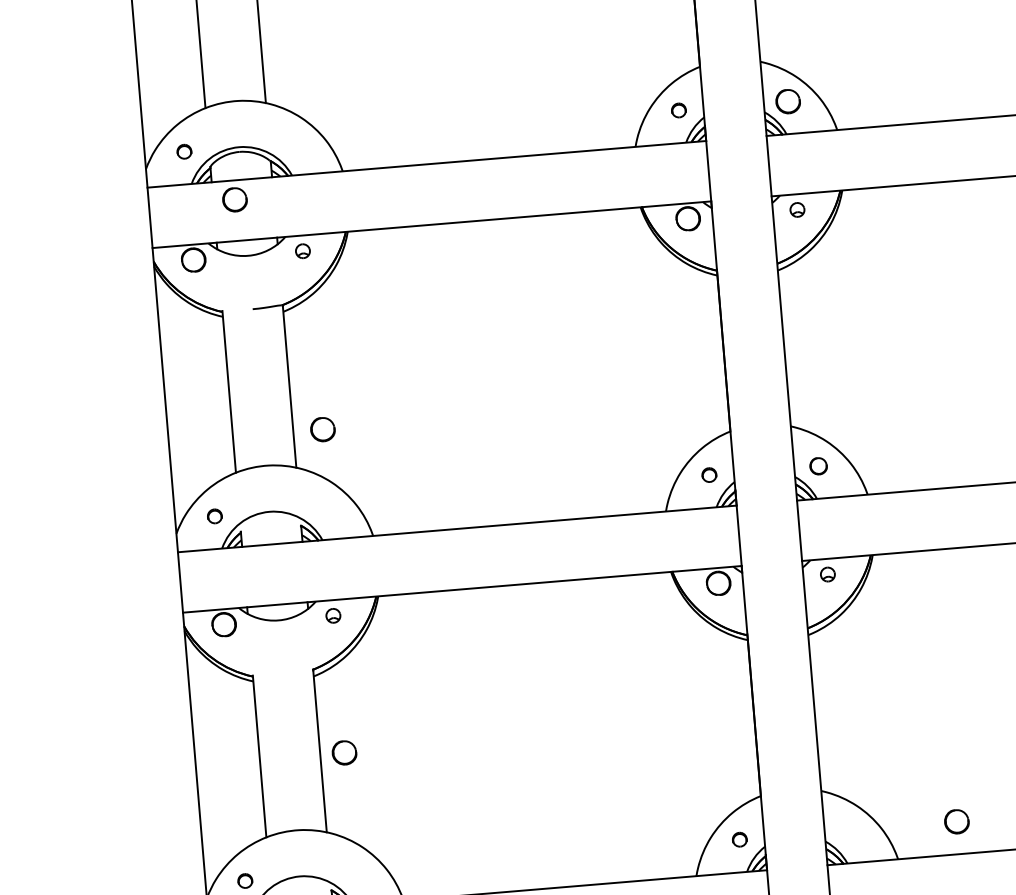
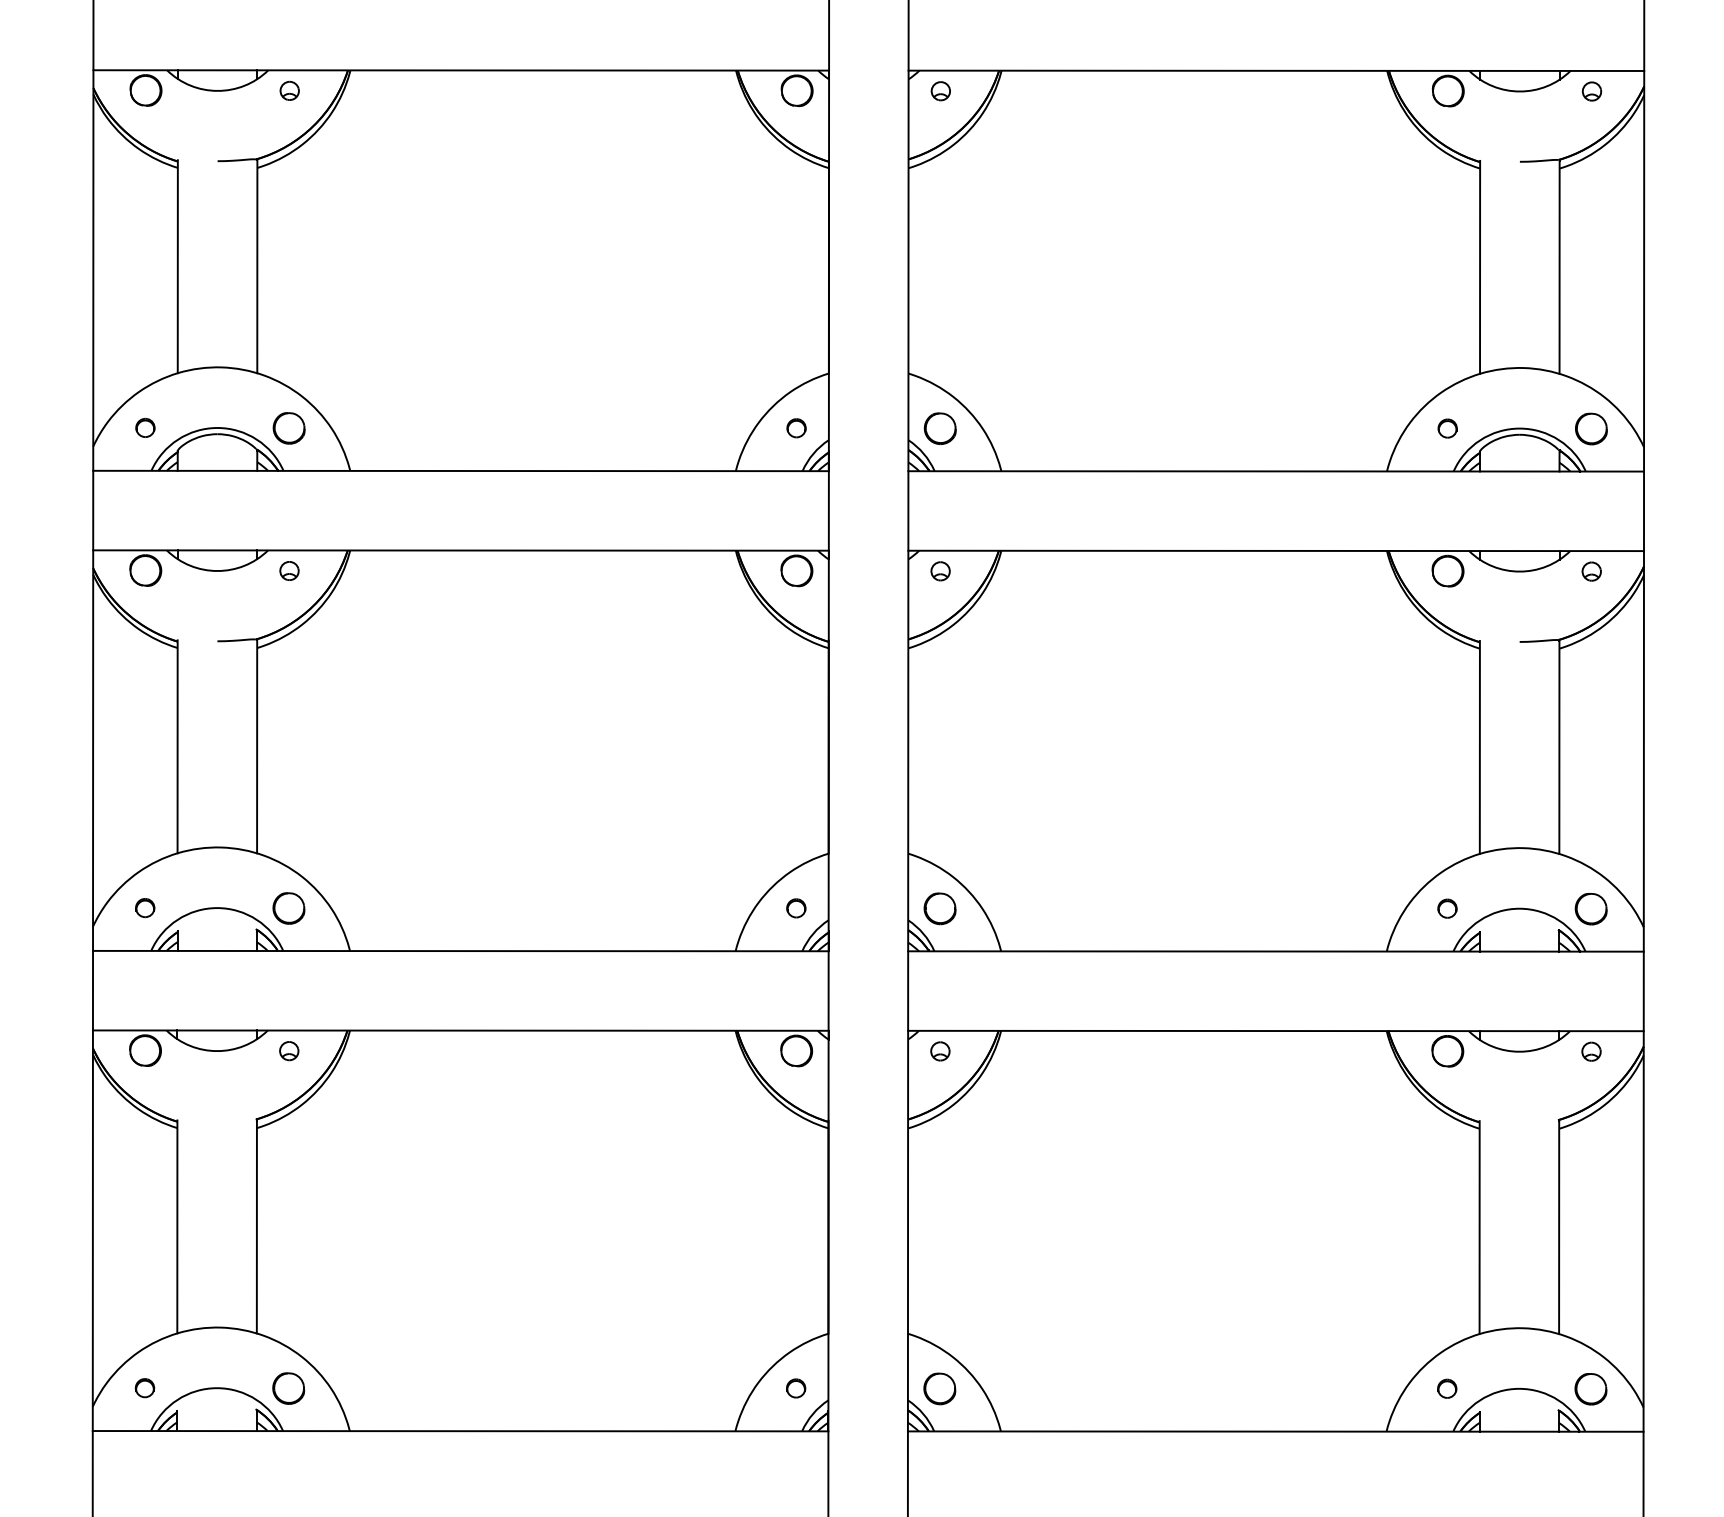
part: (234, 200) -> (288, 428), moved
part: (322, 429) -> (288, 908), moved
part: (818, 466) -> (939, 908), size x1.43
part: (344, 752) -> (288, 1388), moved
part: (956, 821) -> (939, 1388), moved

